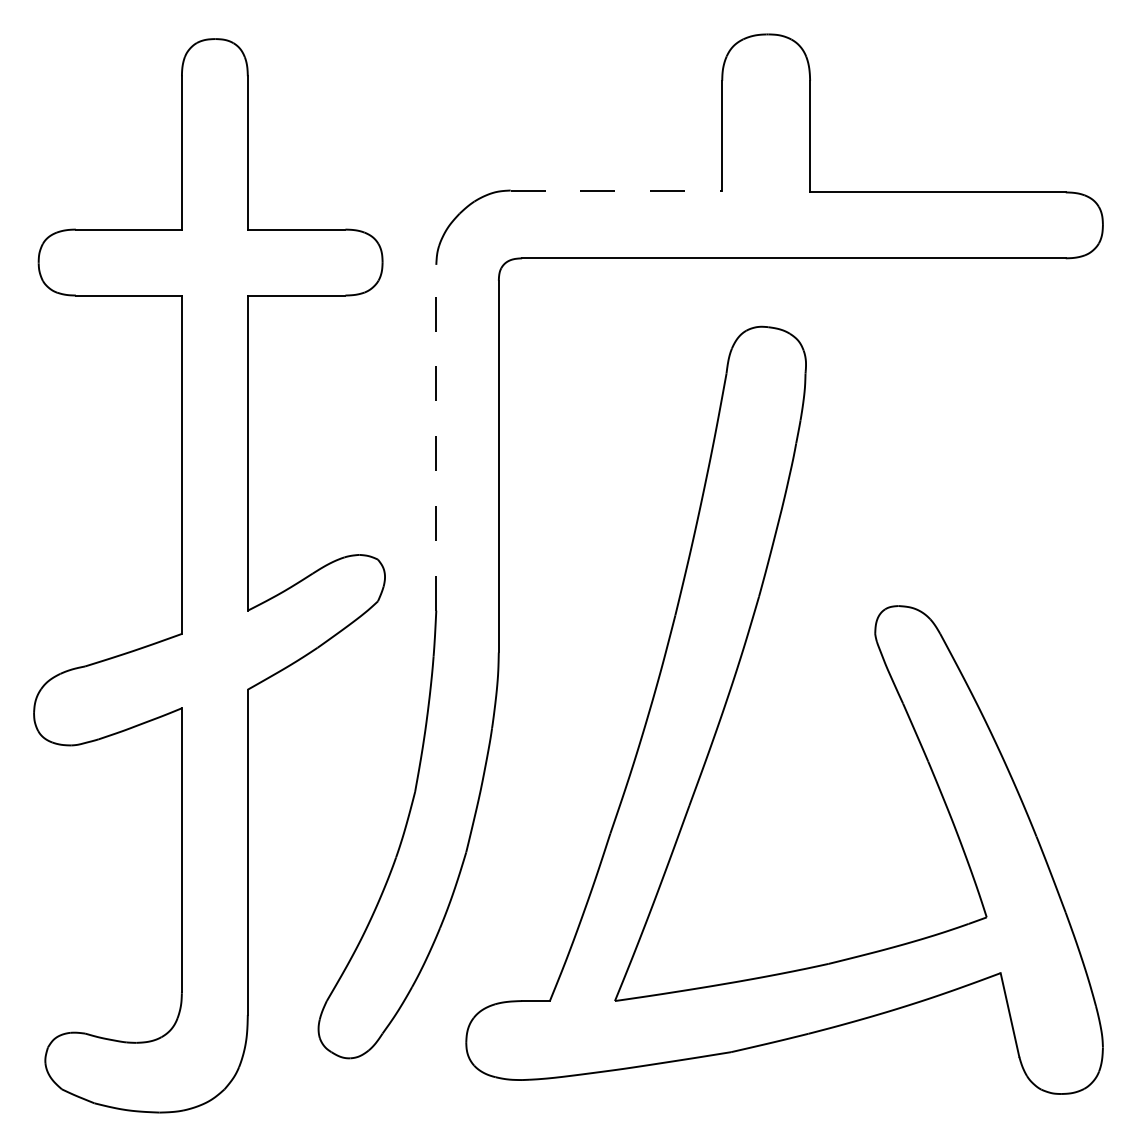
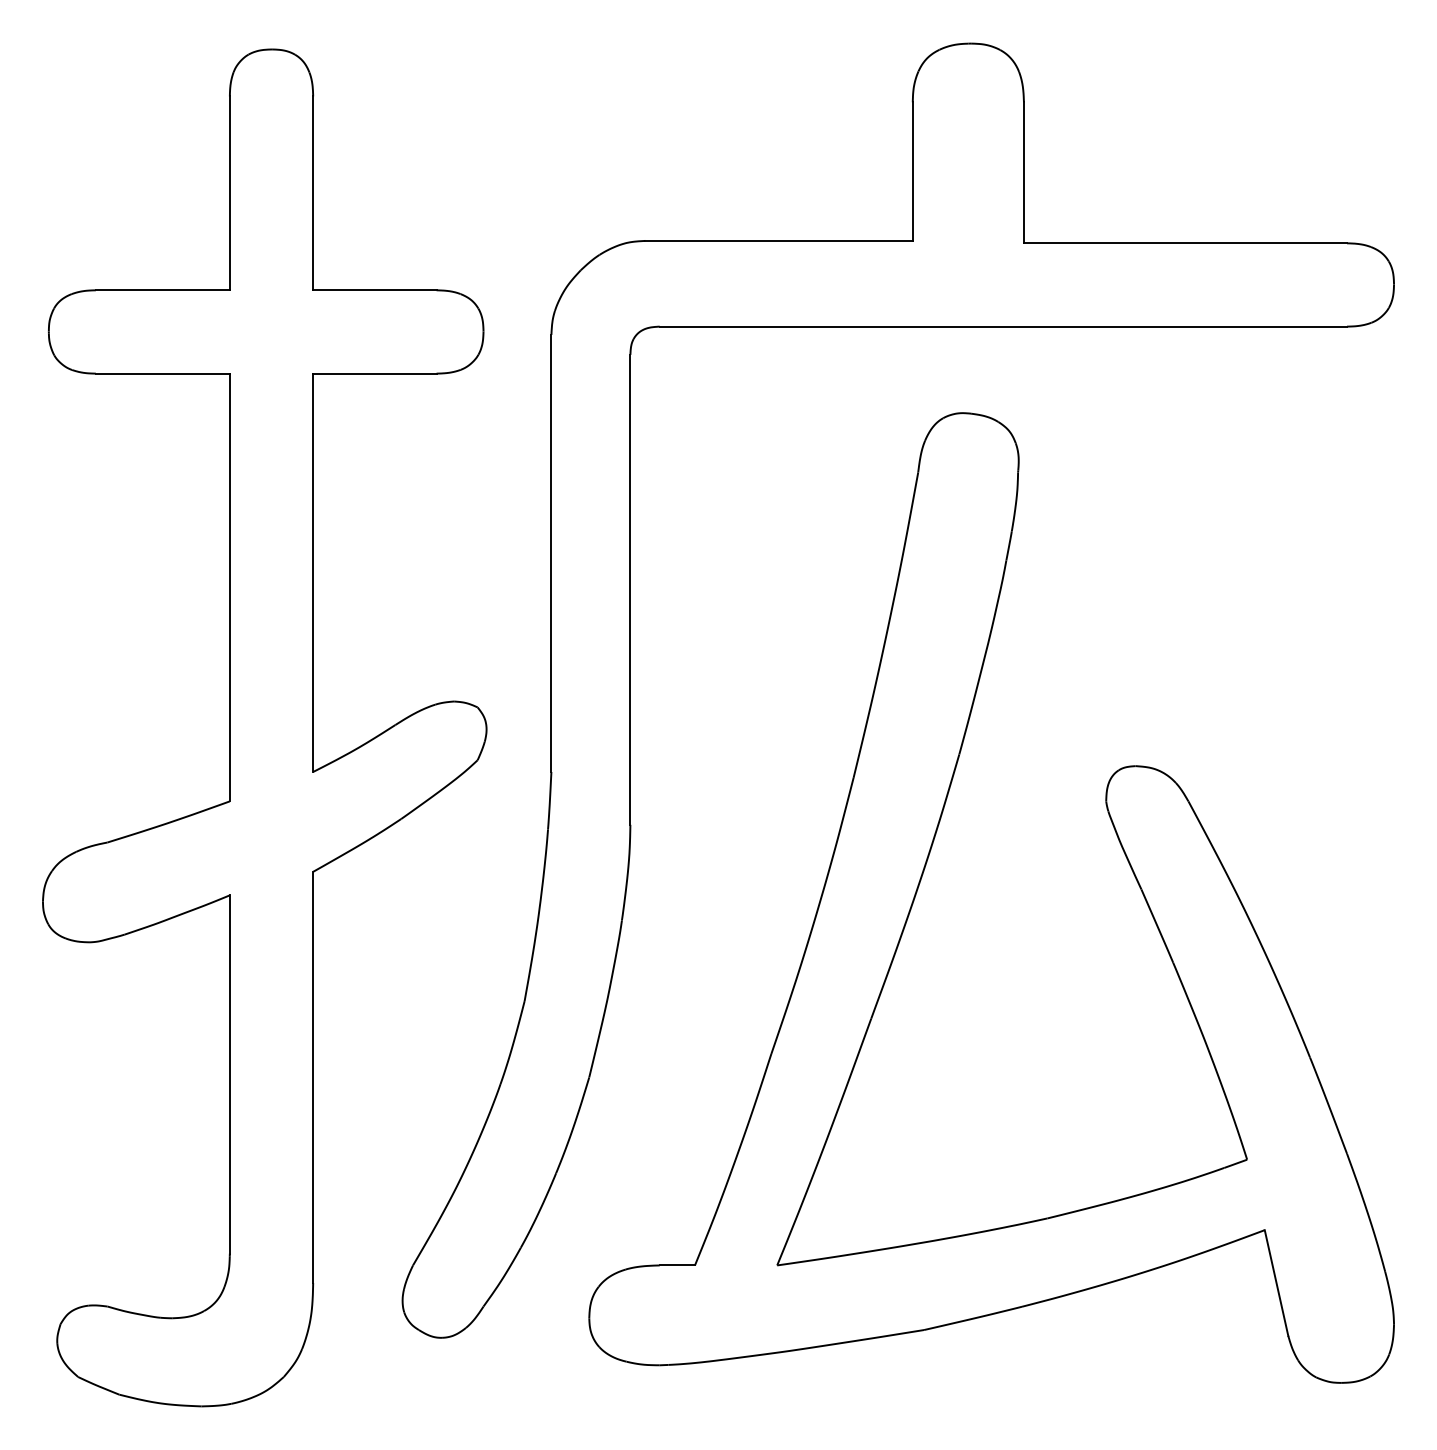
line: (616, 190) -> (779, 240), dashed -> solid
line: (436, 437) -> (551, 553), dashed -> solid

